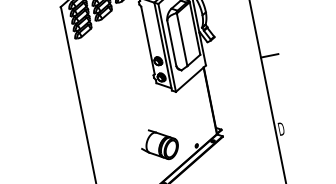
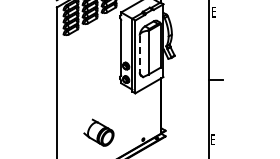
line: (171, 44) -> (139, 54), solid -> dashed
text: (281, 128) -> (213, 139), D -> E
part: (159, 144) -> (98, 132), moved

